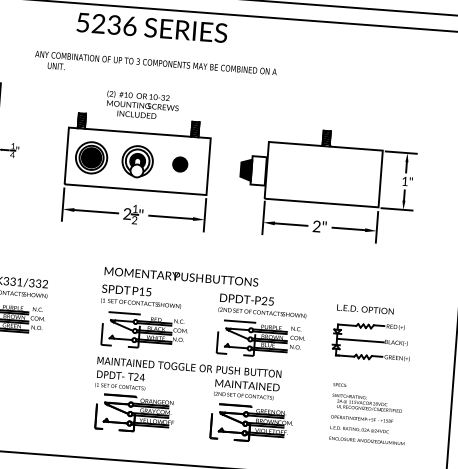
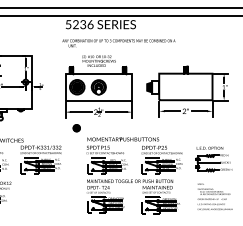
text: (154, 68) -> (118, 43), moved
part: (179, 165) -> (76, 128), moved

